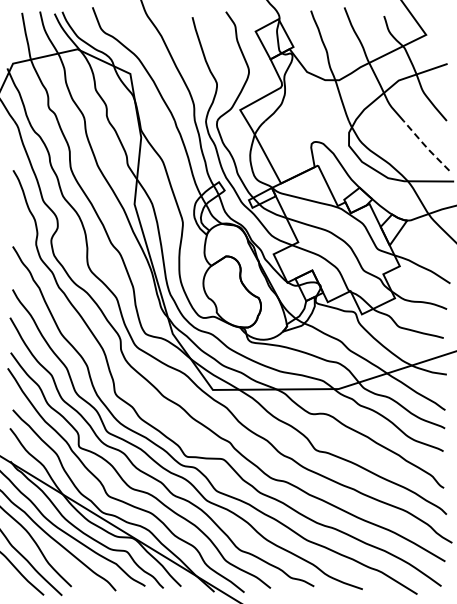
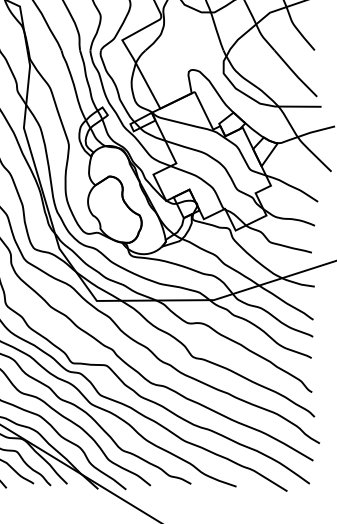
line: (425, 146) -> (294, 74), dashed -> solid

